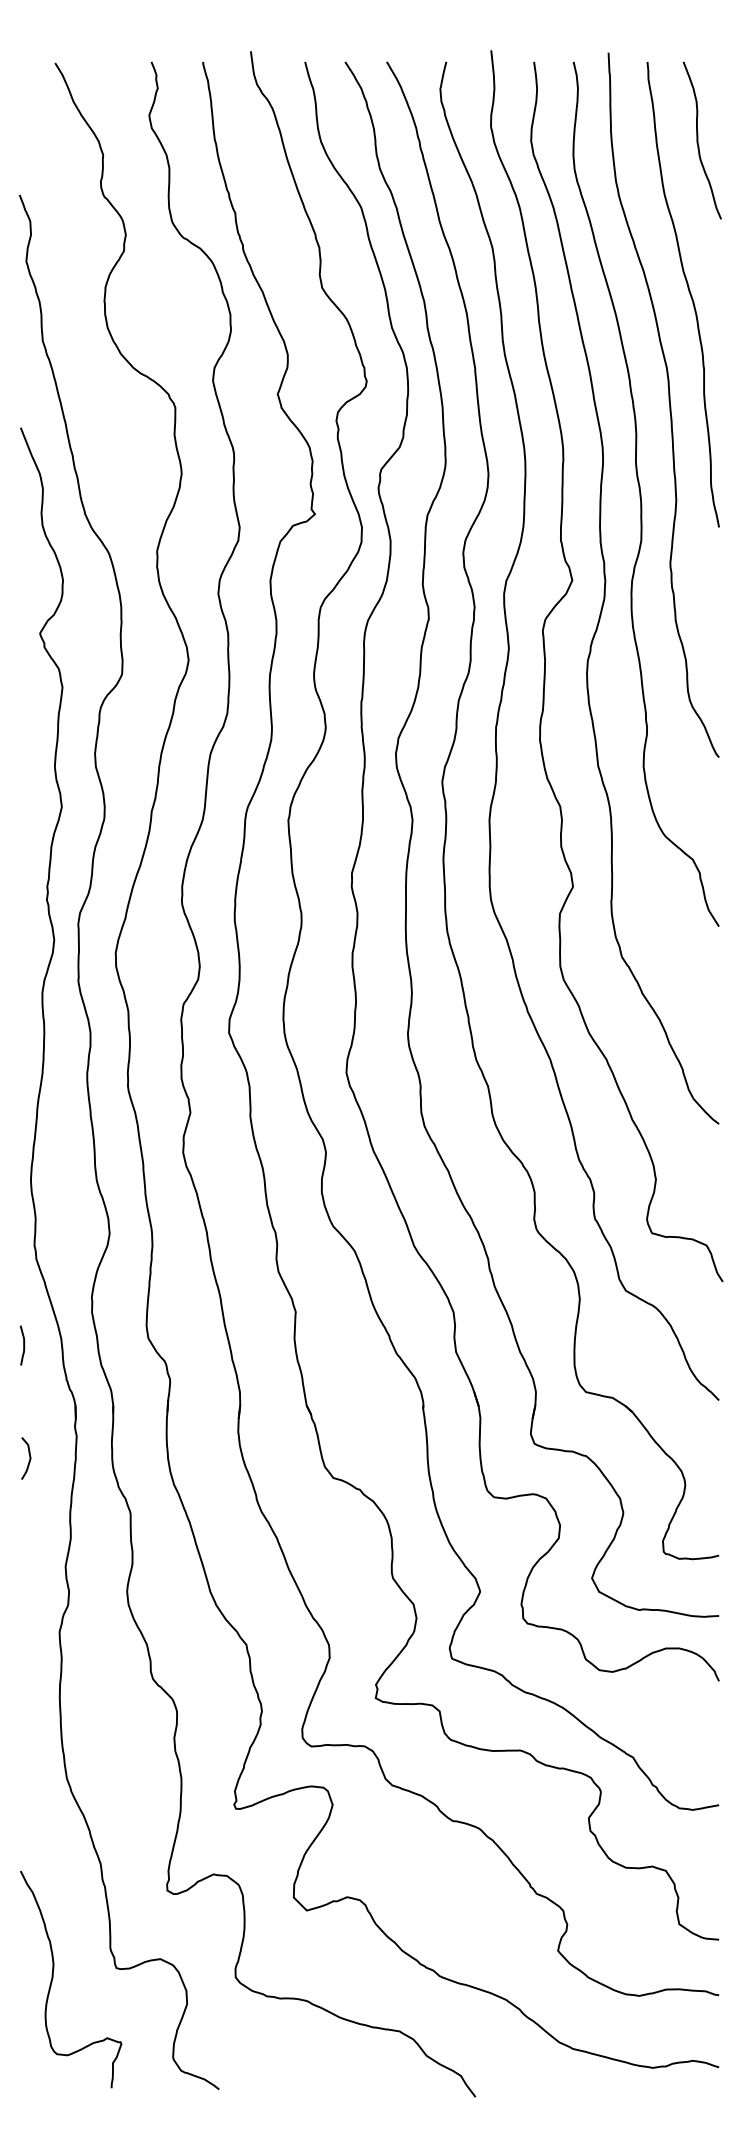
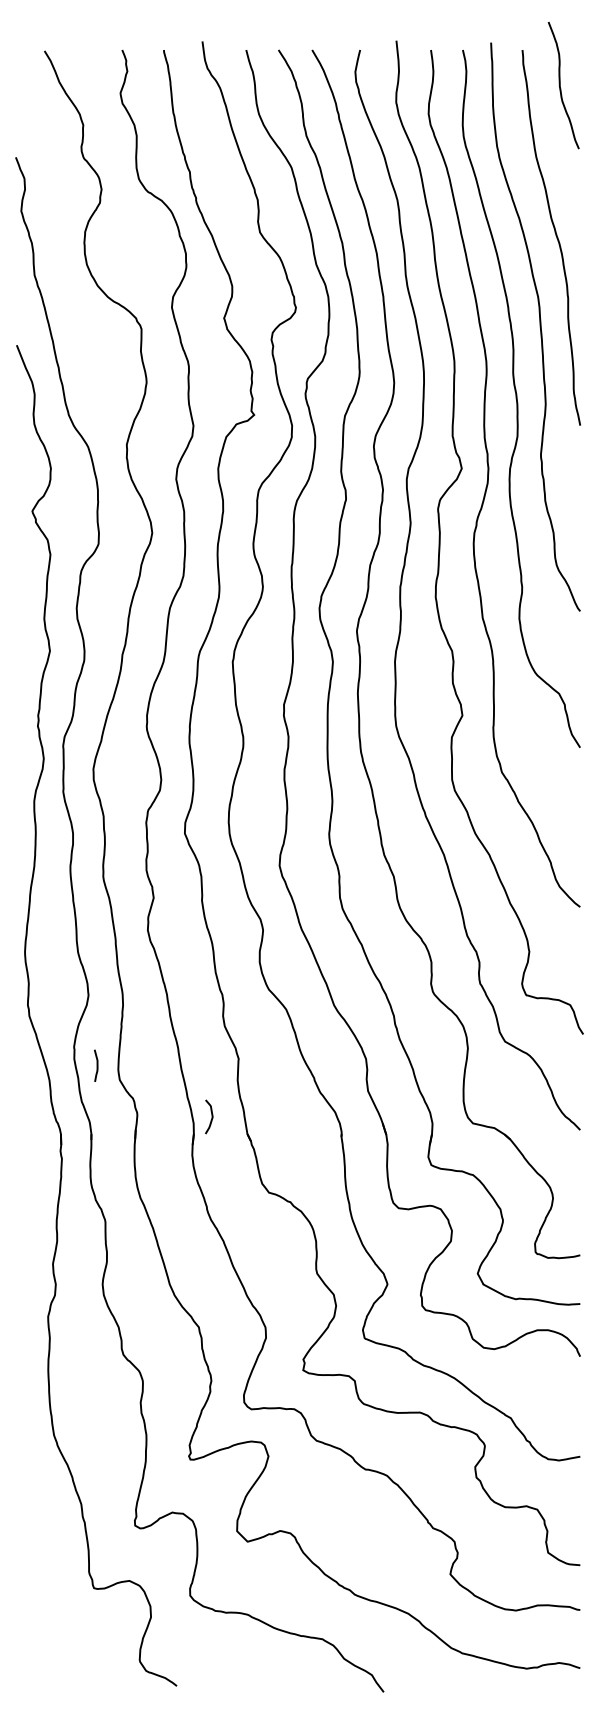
curve: (698, 140) -> (560, 85), moved
curve: (22, 1345) -> (96, 1065), moved
curve: (29, 1457) -> (211, 1116), moved
curve: (53, 1978) -> (43, 1596), removed

